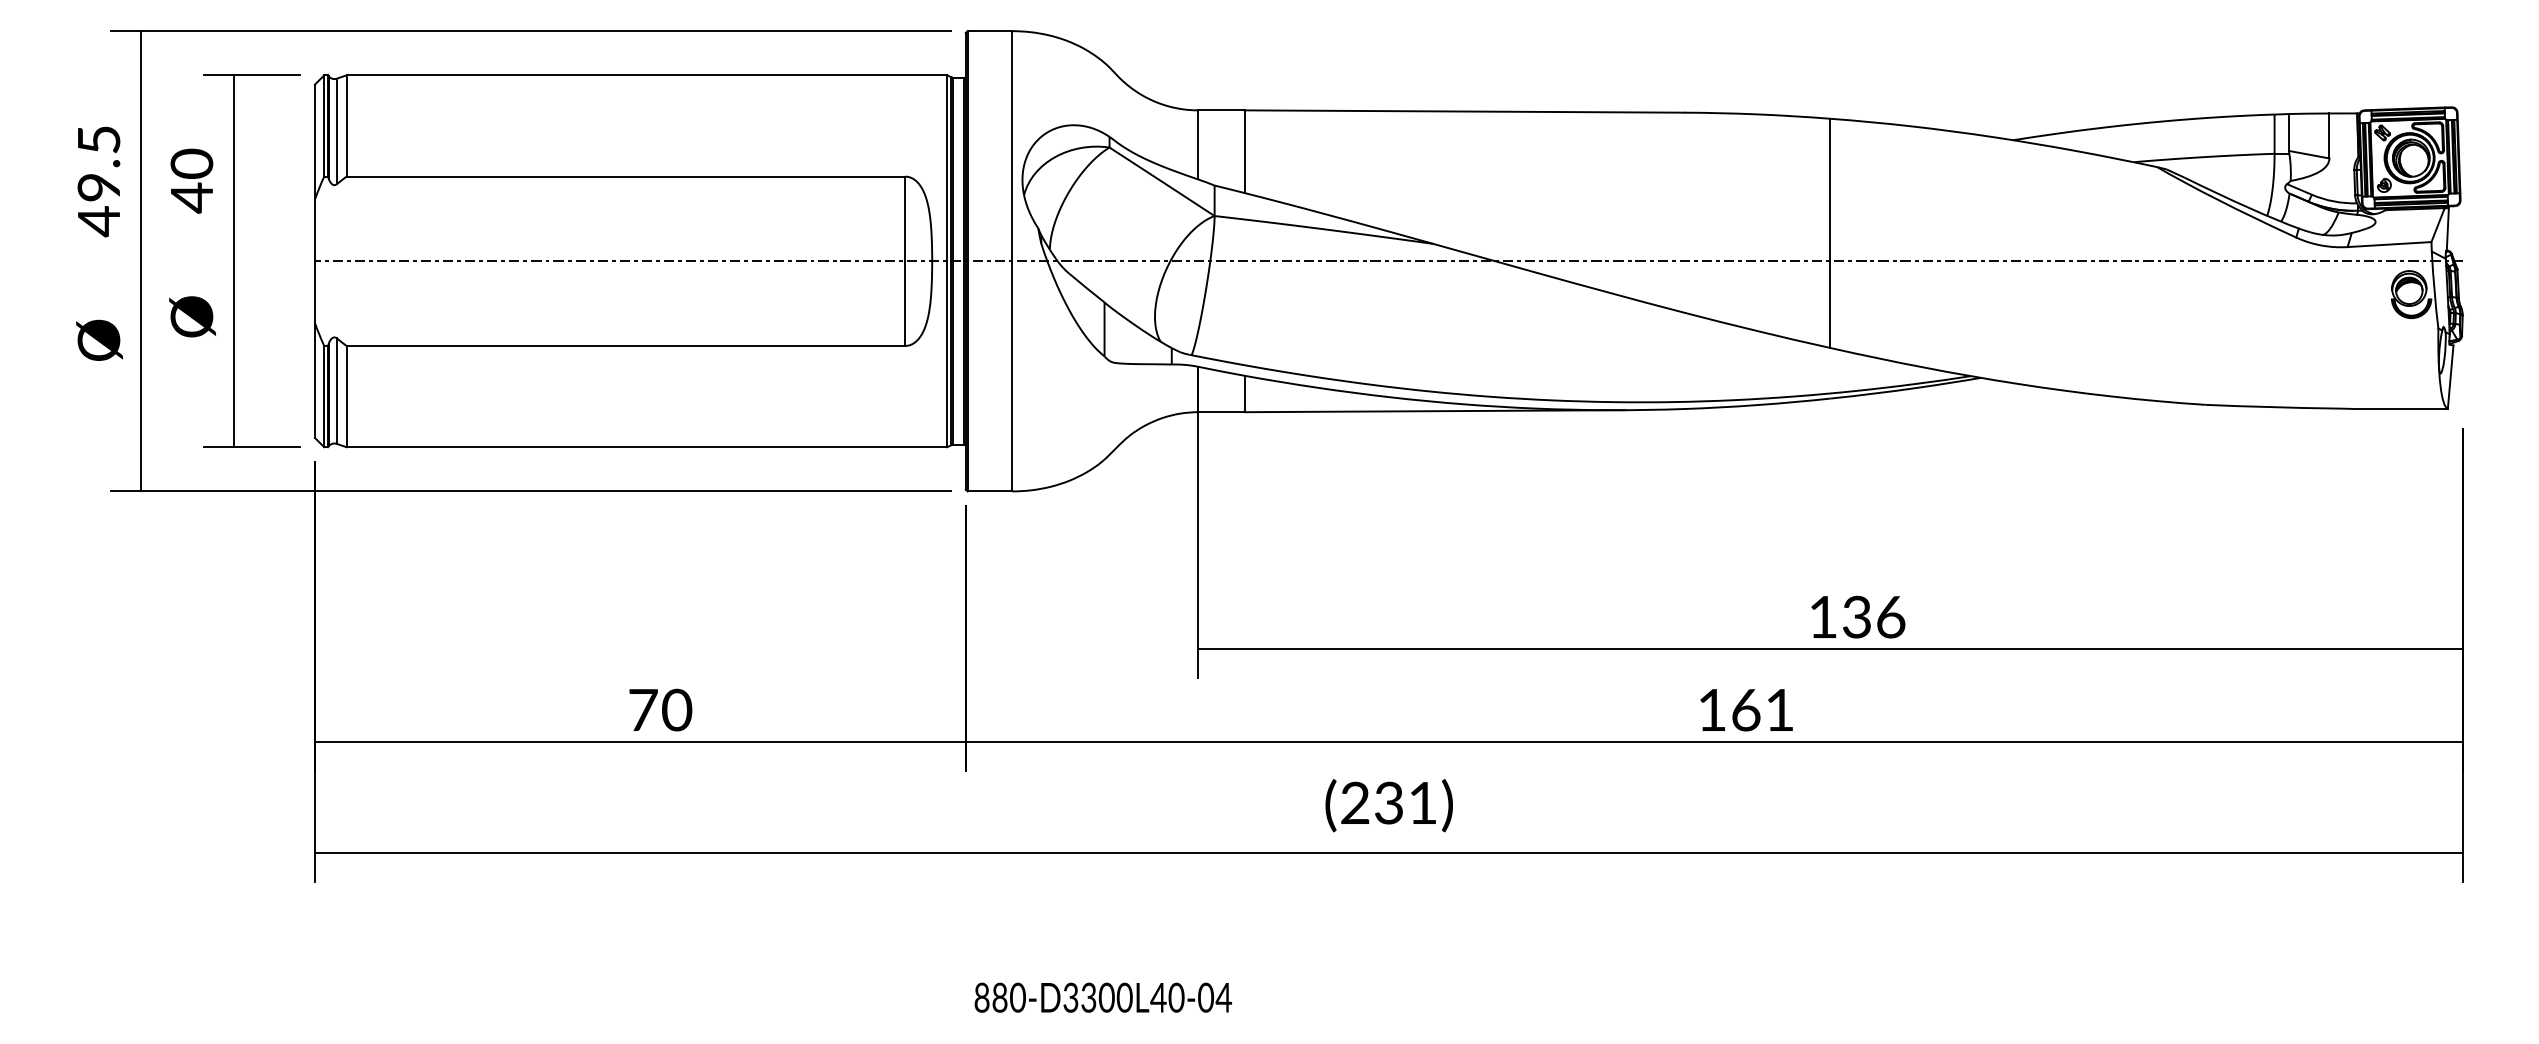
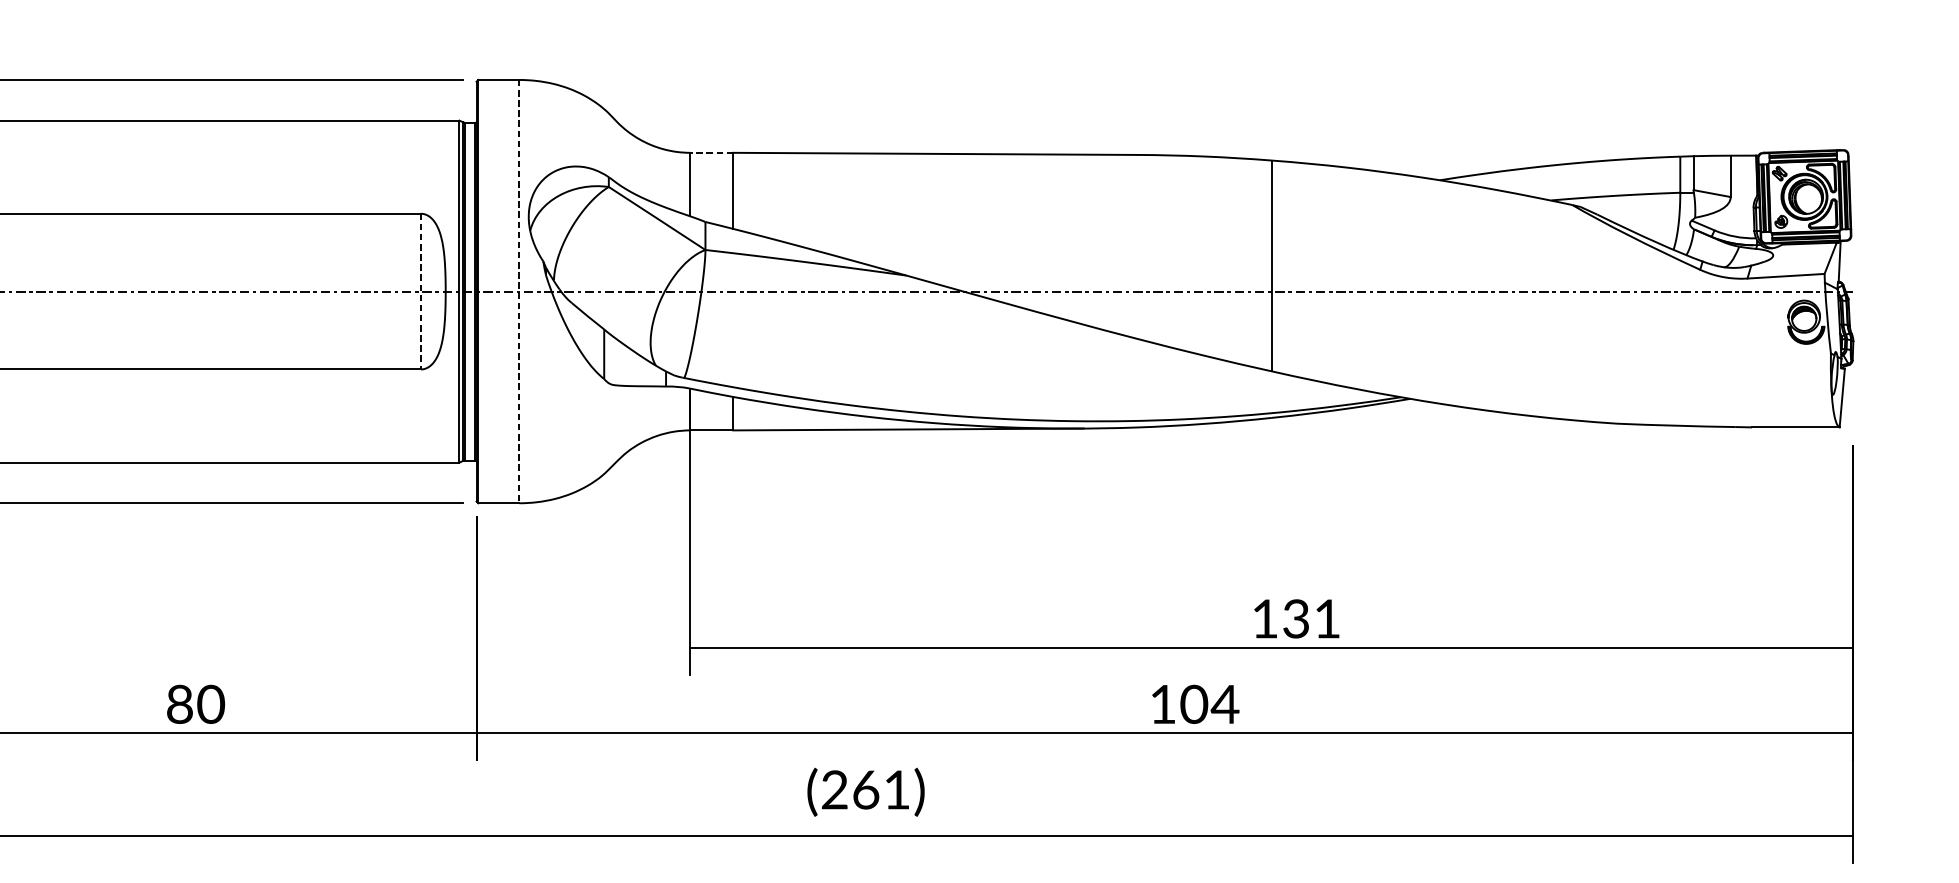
line: (1220, 110) -> (710, 152), solid -> dashed
line: (905, 261) -> (421, 291), solid -> dashed
line: (1012, 261) -> (519, 291), solid -> dashed
text: (1891, 617) -> (1327, 619), 136 -> 131
text: (643, 709) -> (180, 703), 70 -> 80
text: (1763, 709) -> (1210, 703), 161 -> 104
text: (1389, 802) -> (866, 789), (231) -> (261)

